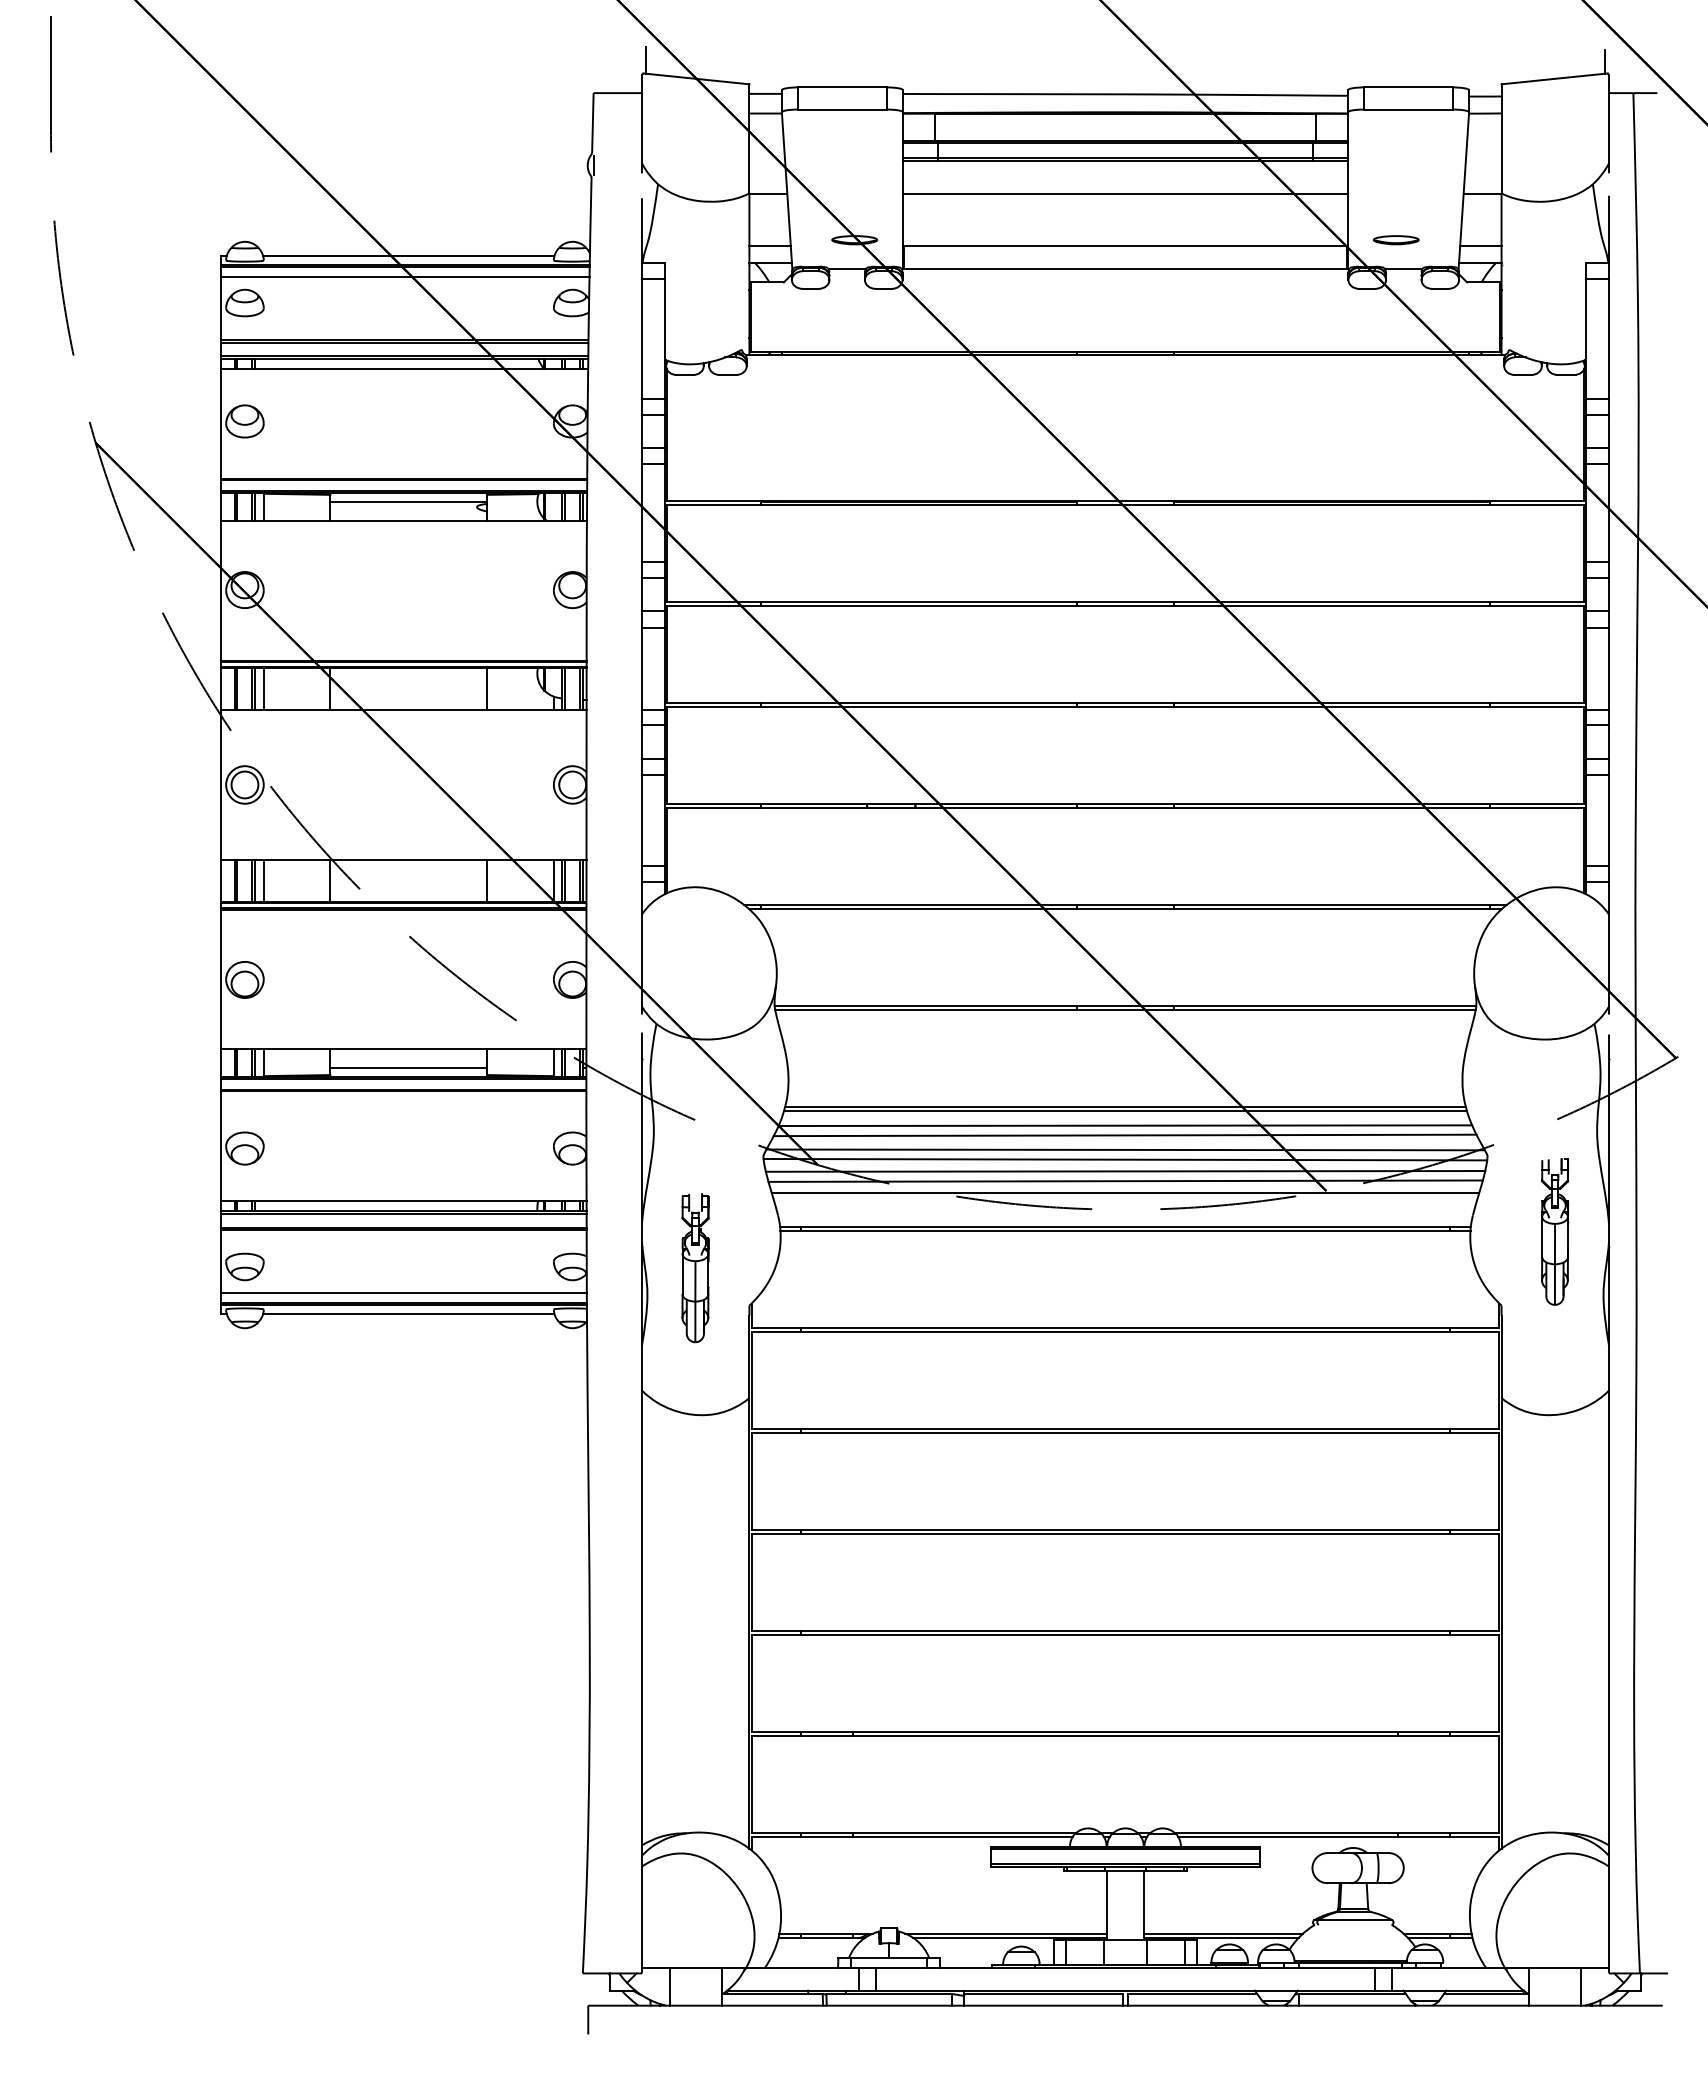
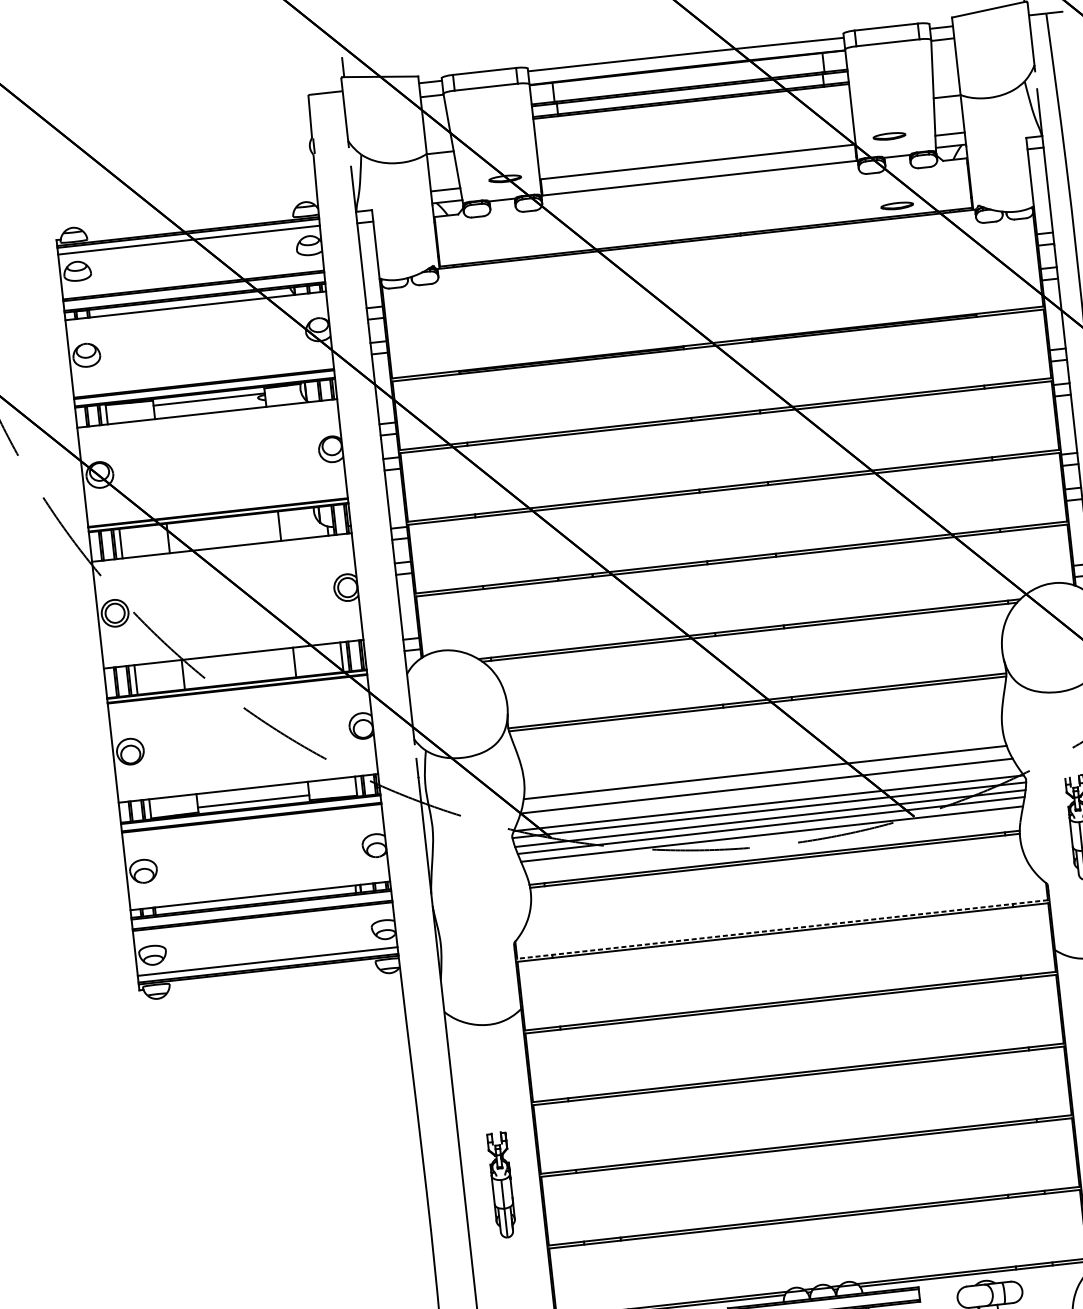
line: (1125, 193) -> (693, 124), removed
line: (408, 256) -> (189, 225), removed
part: (1395, 338) -> (896, 206), added
line: (1125, 1111) -> (765, 776), removed
line: (1124, 1135) -> (766, 793), removed
part: (695, 1268) -> (501, 1185), moved
line: (408, 1313) -> (272, 975), removed
line: (1125, 1327) -> (782, 929), solid -> dashed

